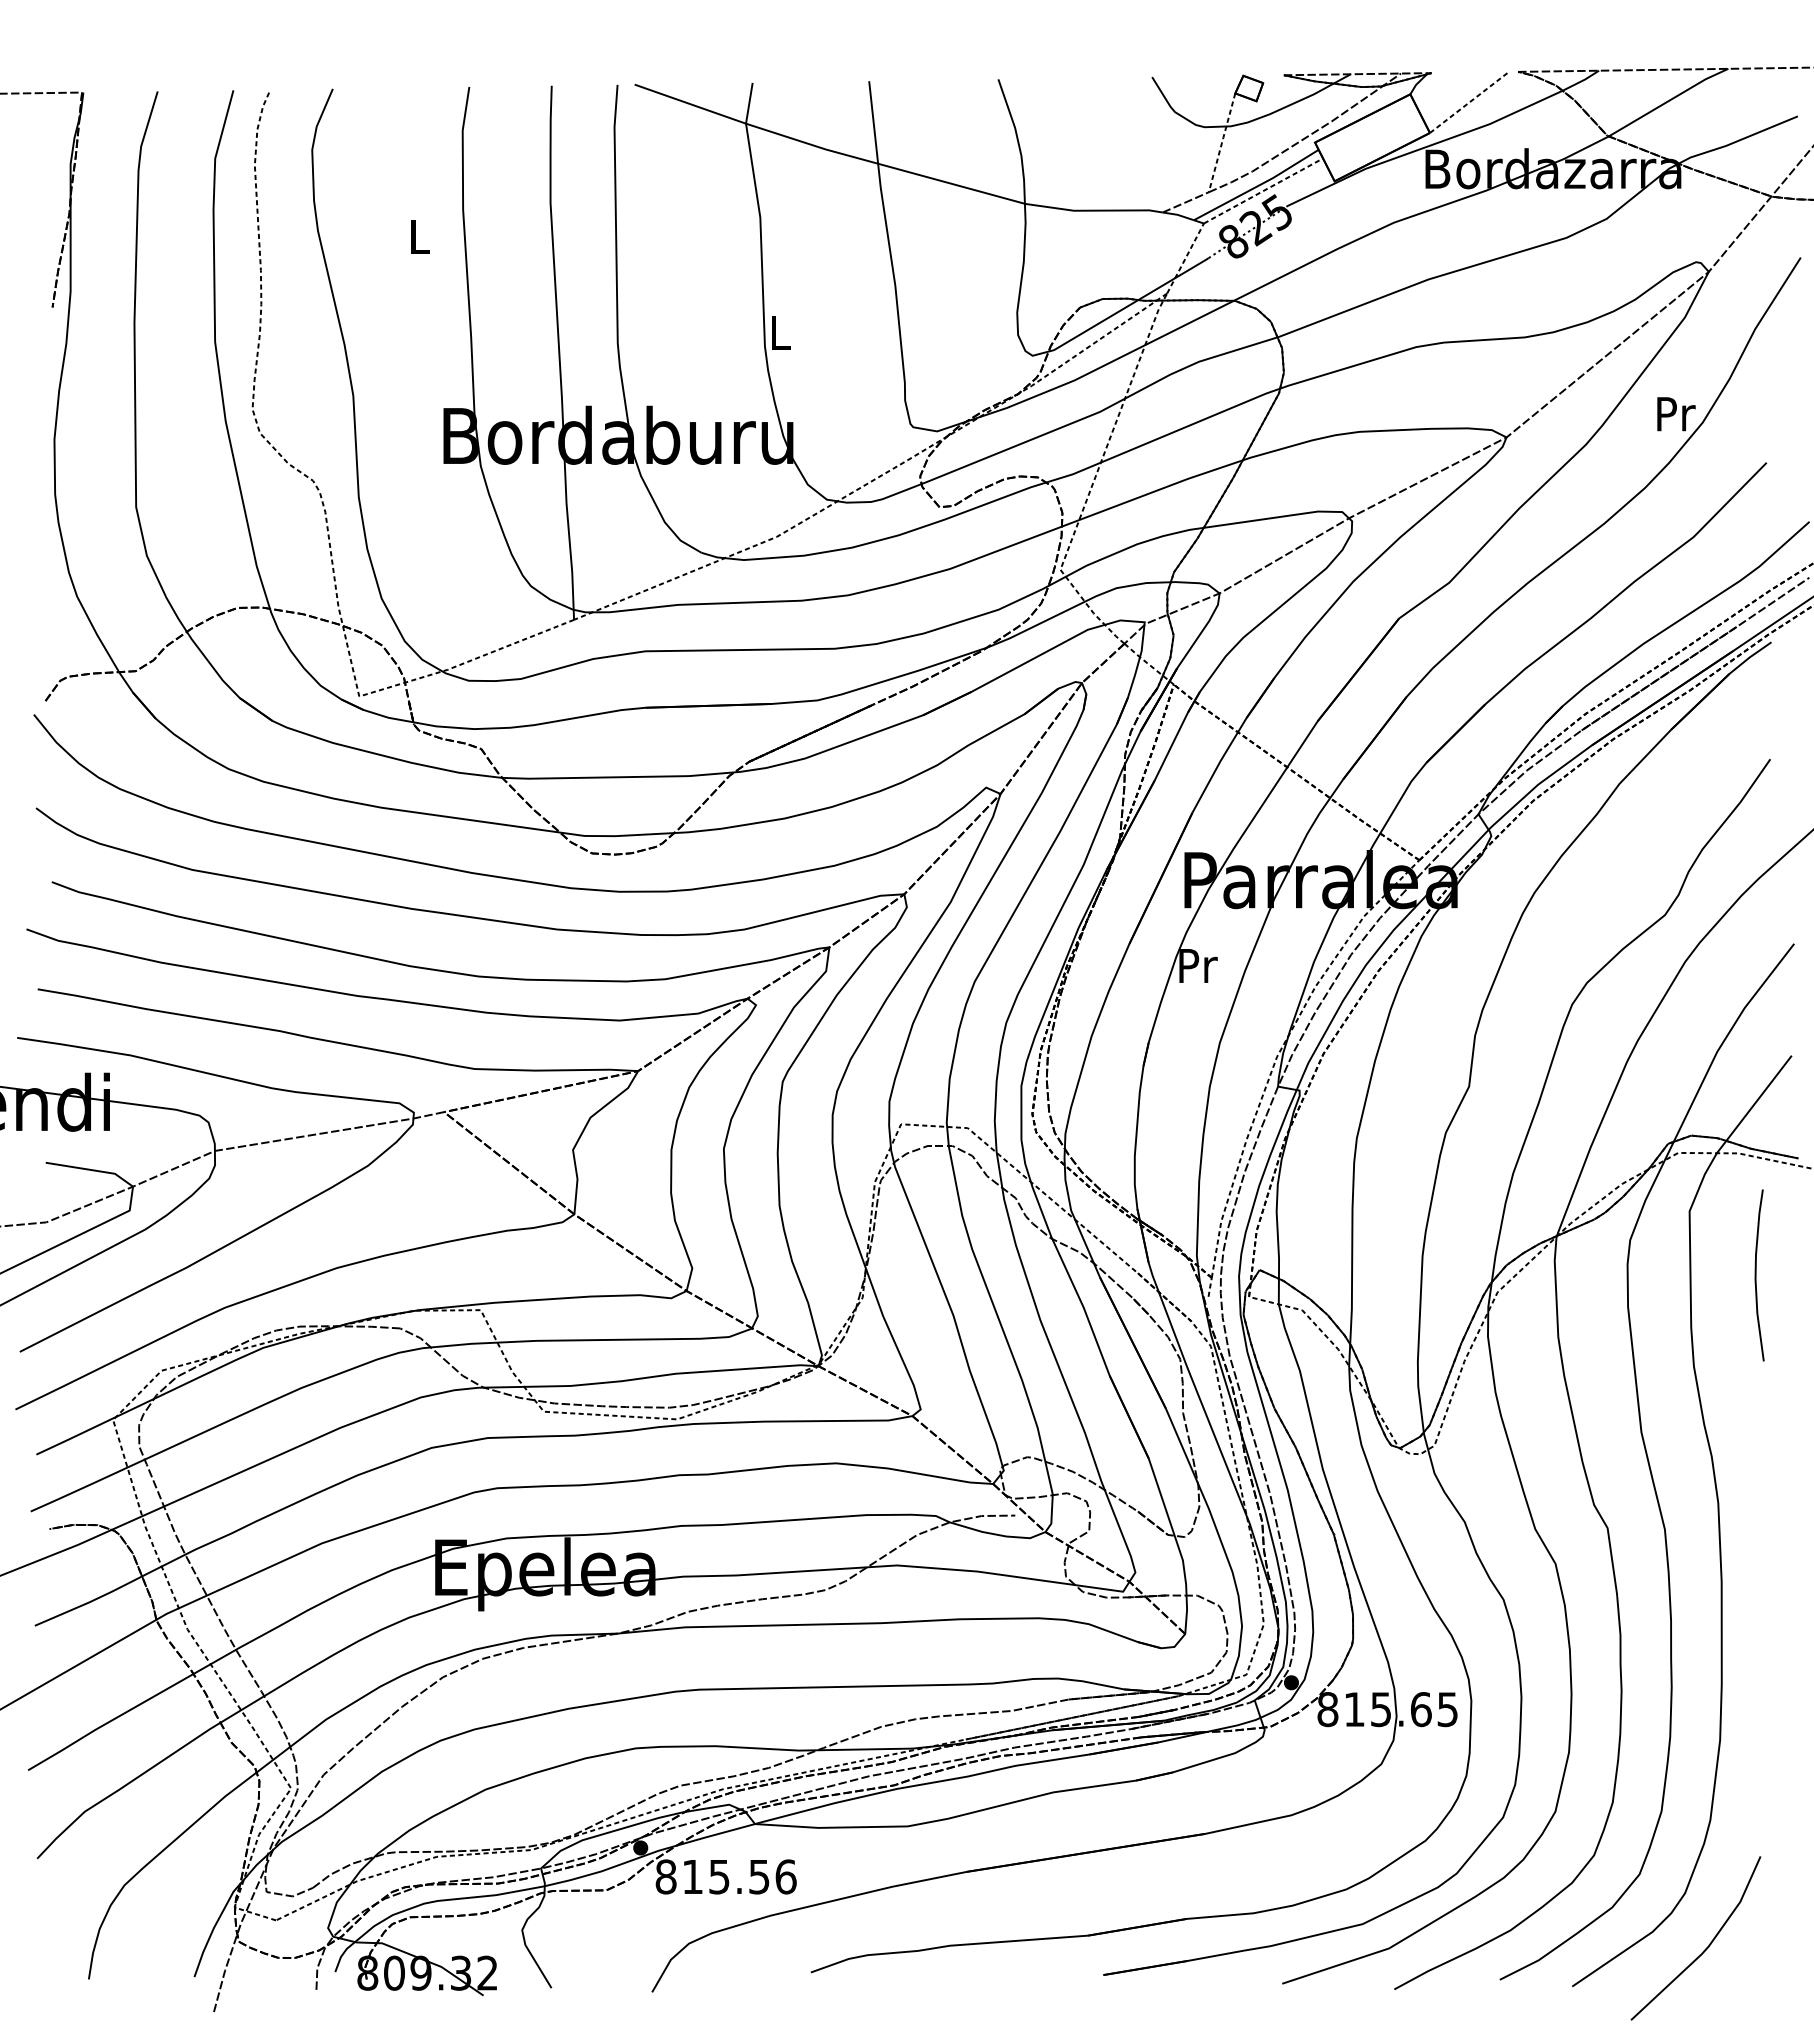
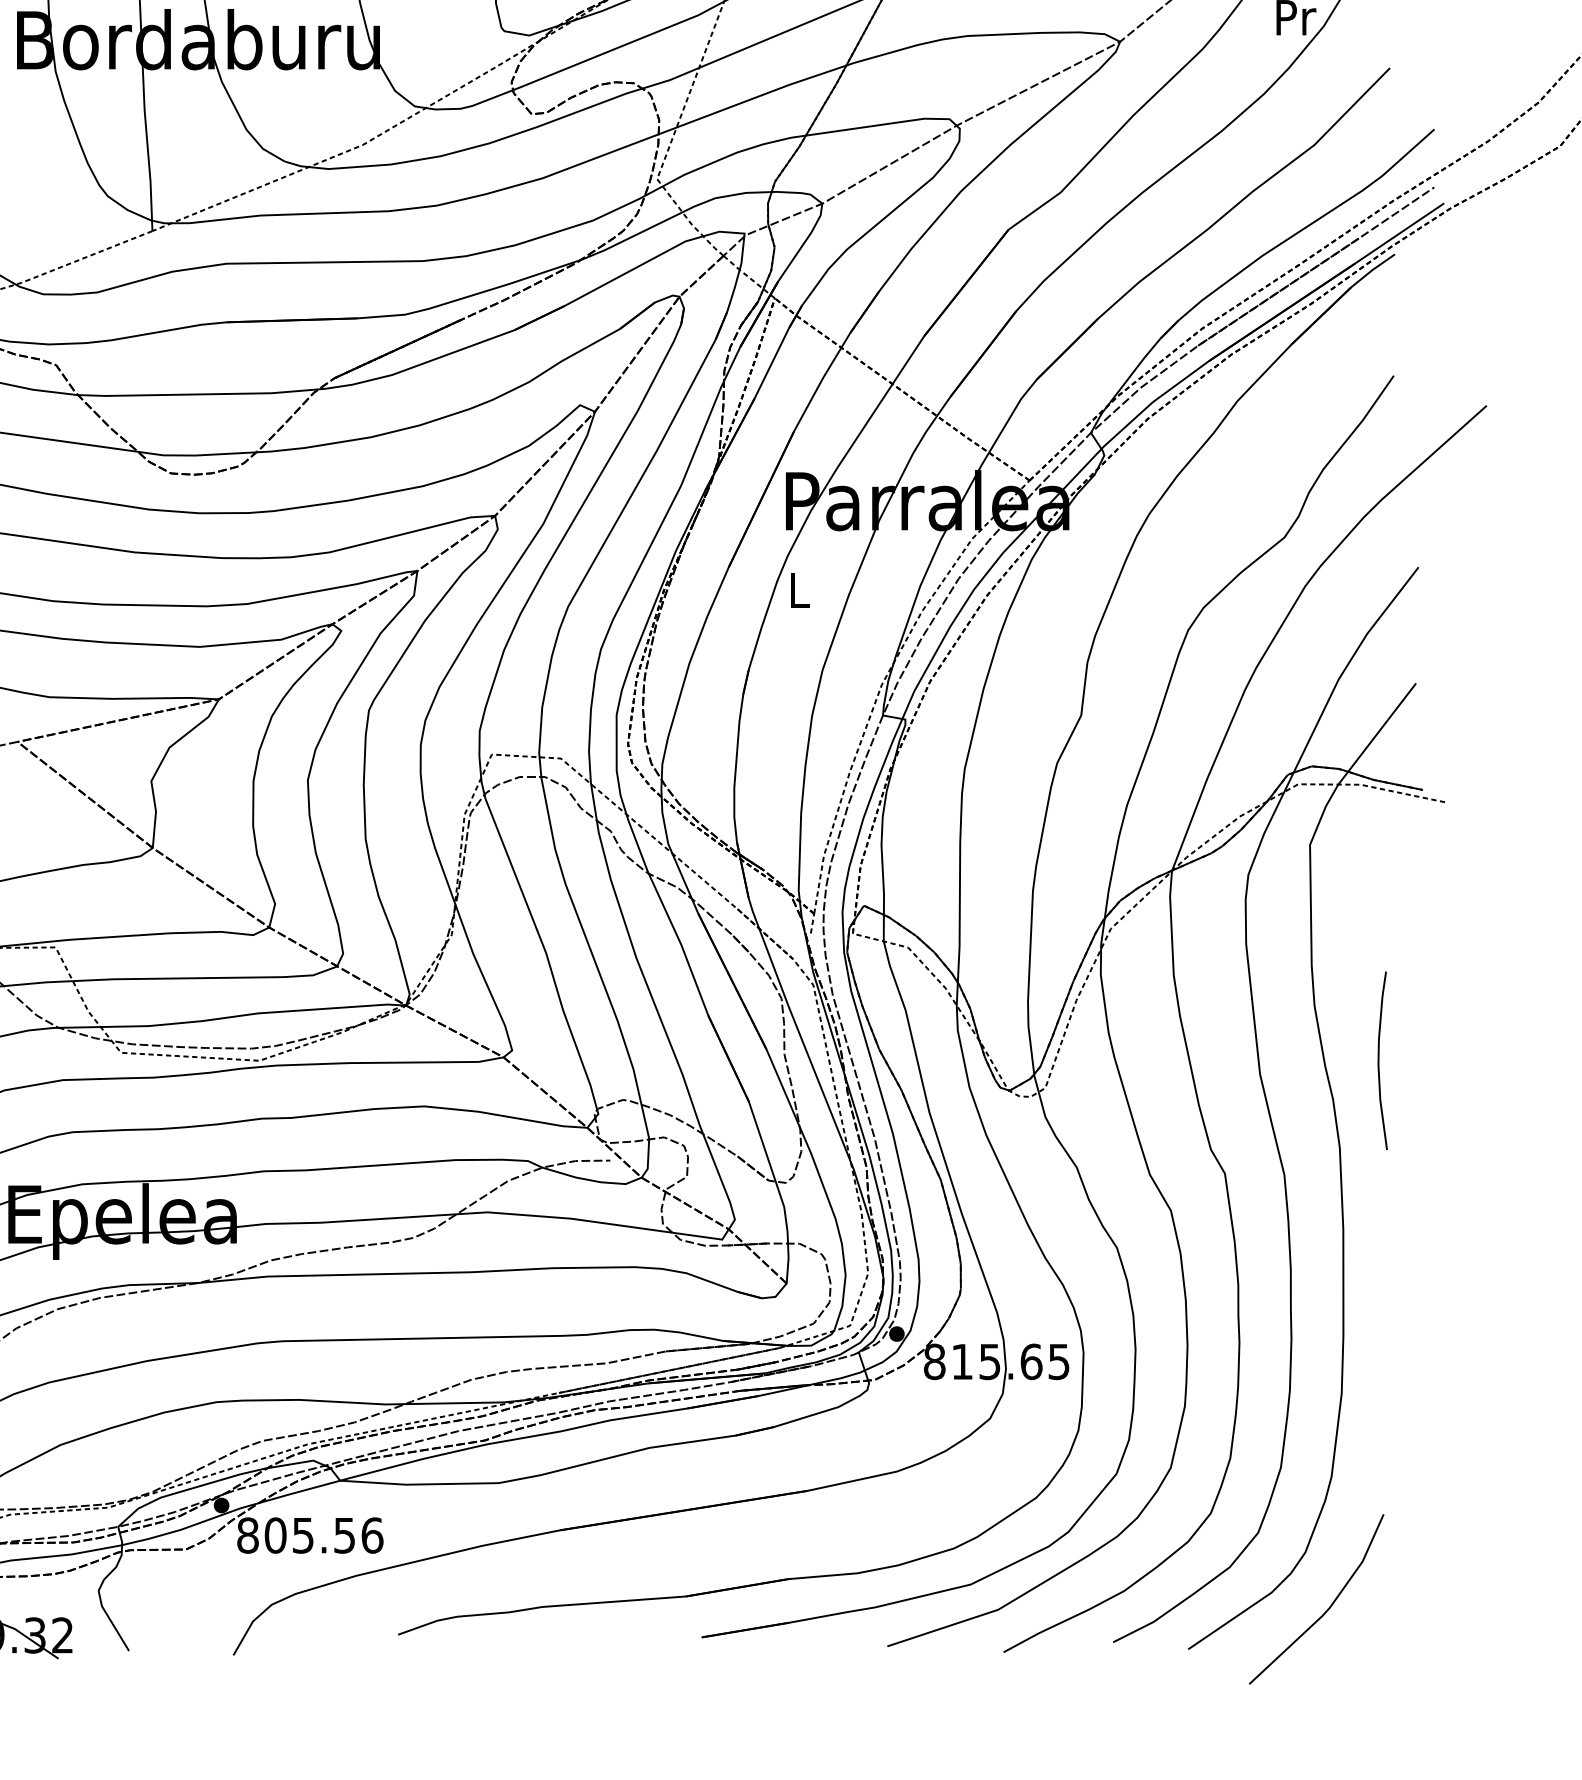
text: (1198, 965) -> (800, 589), Pr -> L
curve: (1756, 1275) -> (1379, 1060), moved
text: (692, 1876) -> (275, 1535), 815.56 -> 805.56

